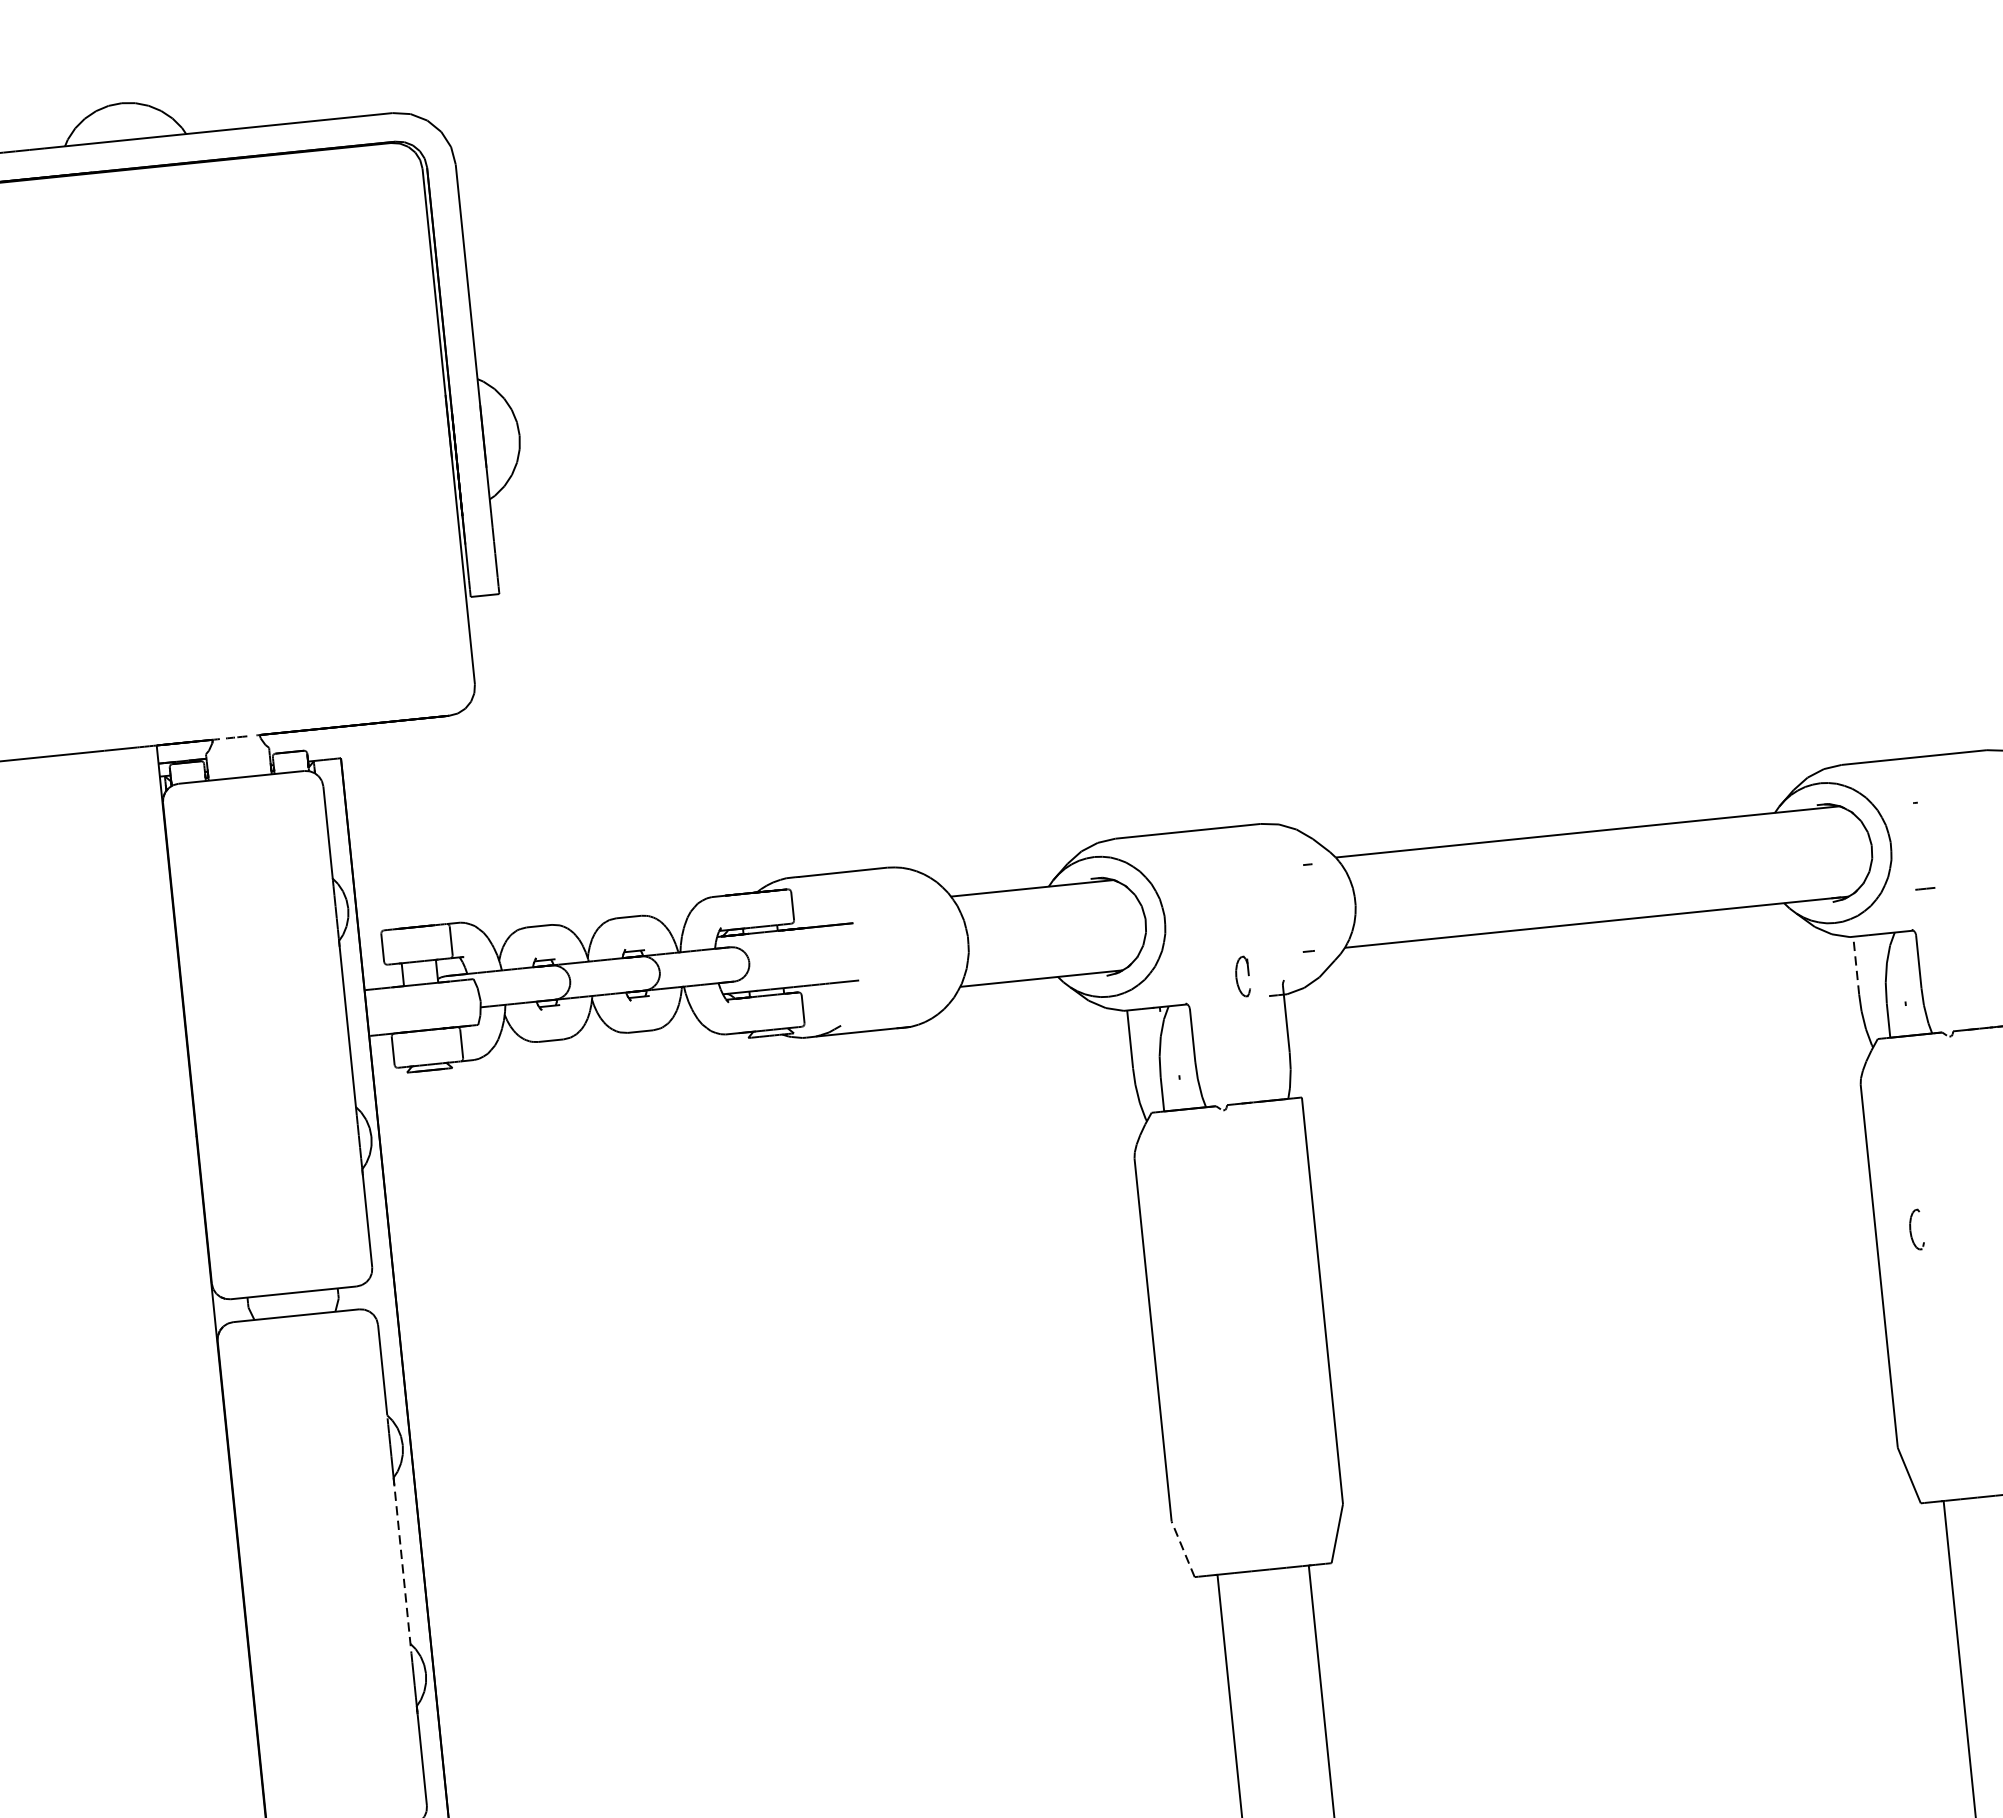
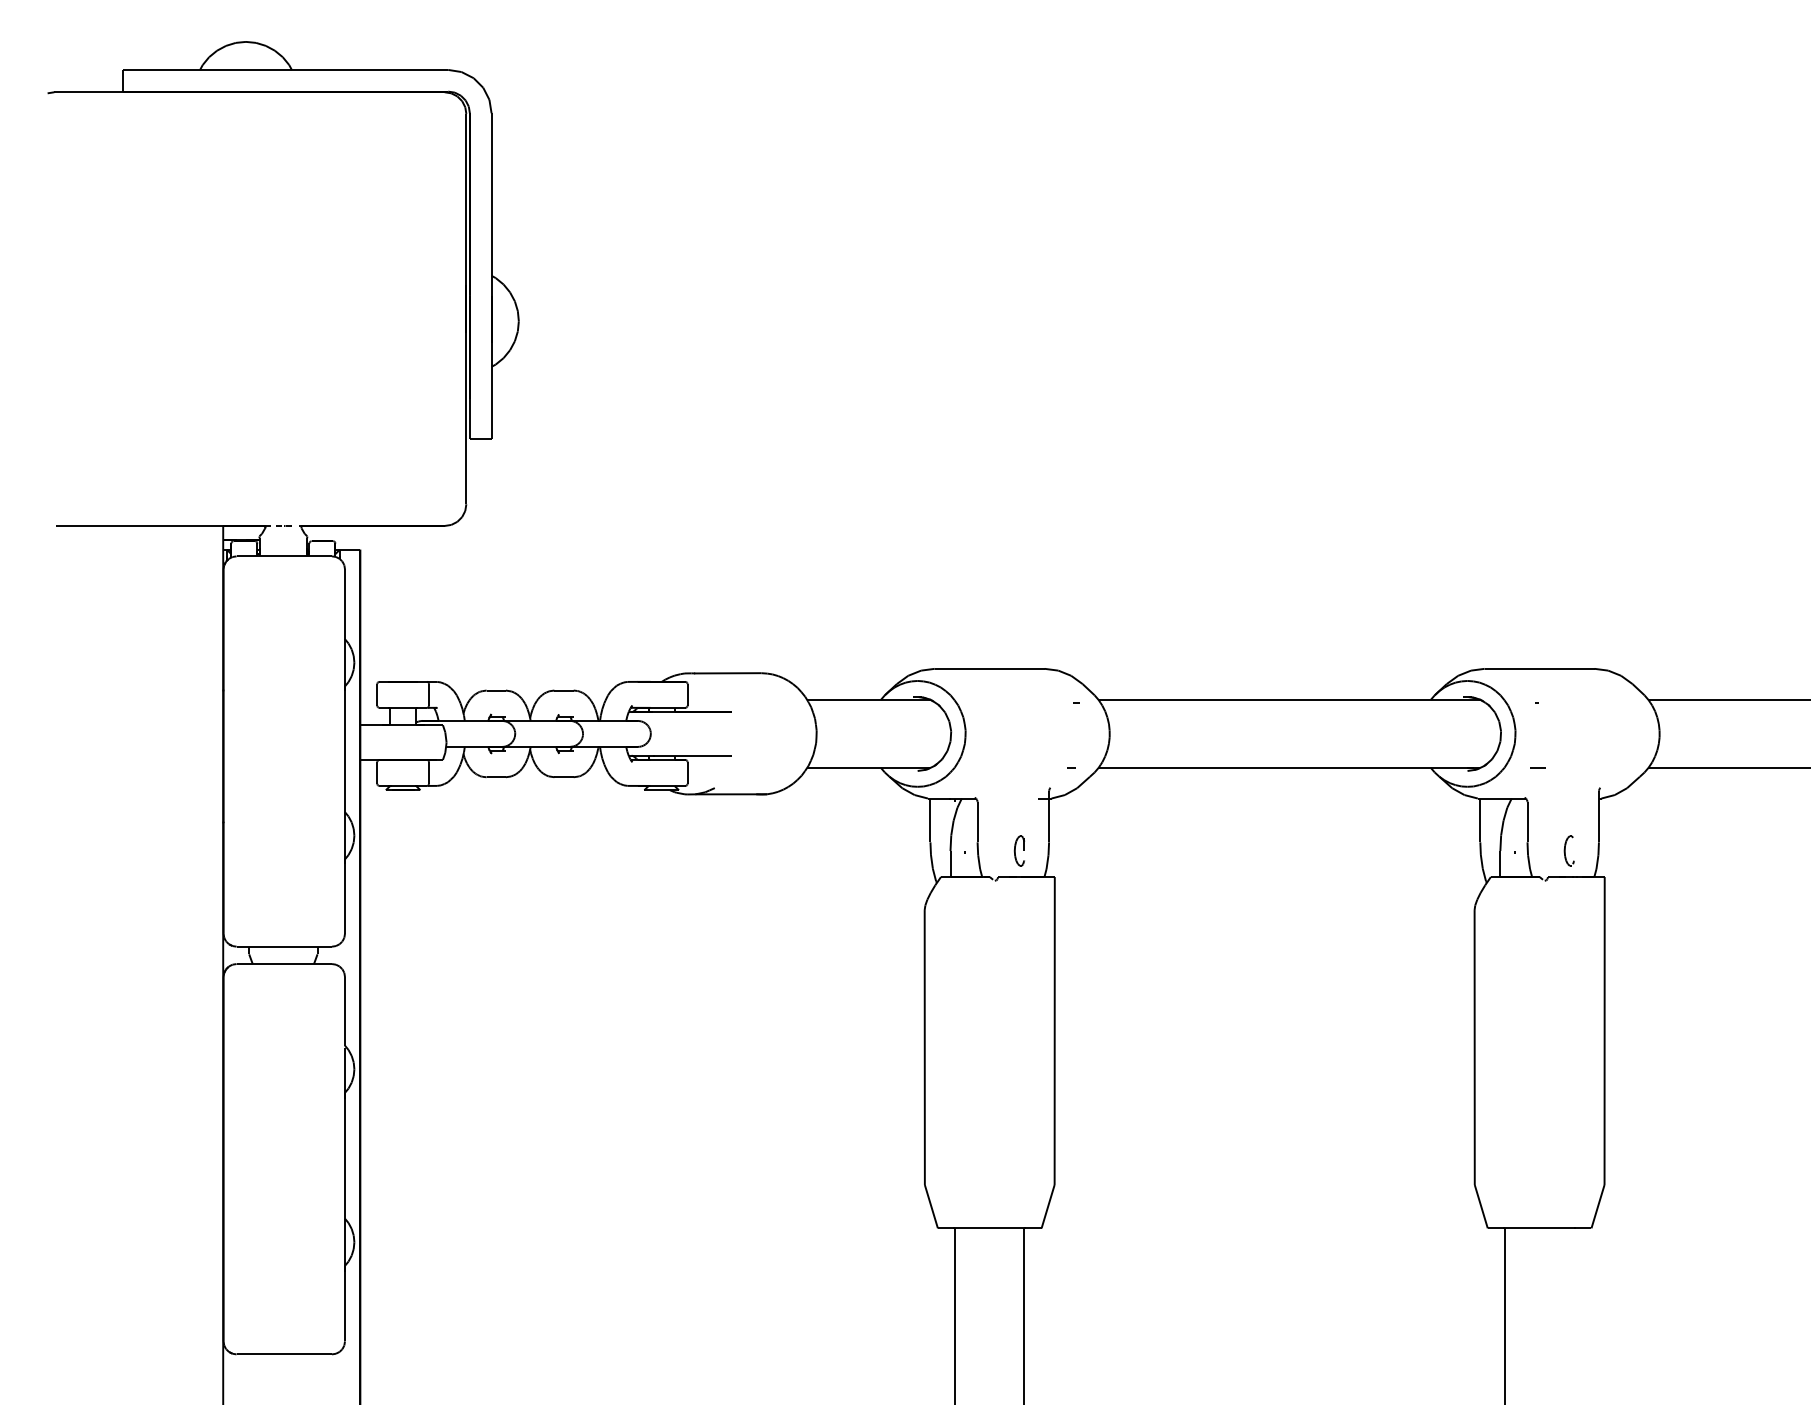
line: (1856, 965) -> (1480, 820), dashed -> solid
part: (1241, 976) -> (1018, 850), moved
part: (1915, 1229) -> (1568, 850), moved
line: (1183, 1549) -> (931, 1206), dashed -> solid
line: (403, 1565) -> (345, 1159), dashed -> solid

